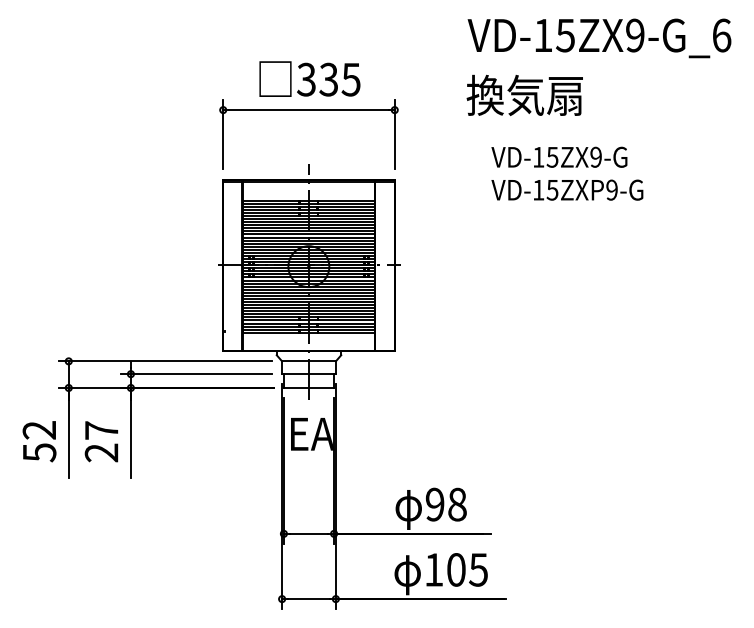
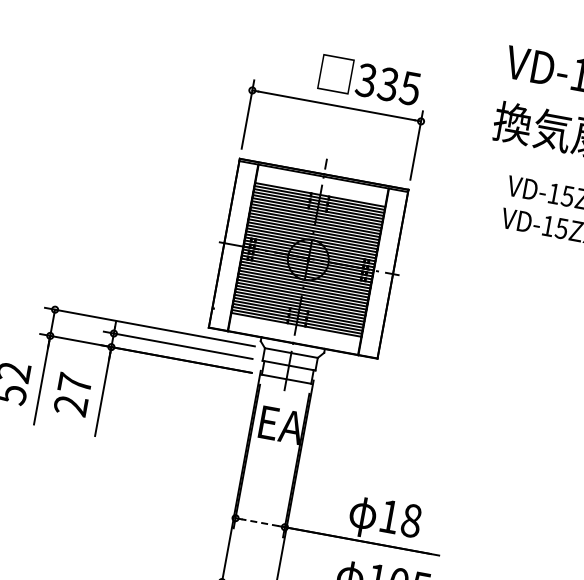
text: (309, 78) -> (369, 79), moved
text: (434, 504) -> (388, 516), 98 -> 18
line: (309, 533) -> (260, 522), solid -> dashed

